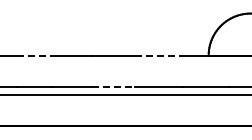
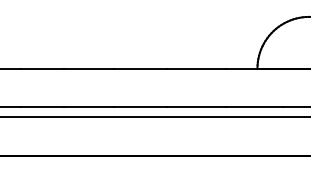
line: (34, 55) -> (42, 68), dashed -> solid
line: (159, 55) -> (196, 68), dashed -> solid
line: (113, 86) -> (140, 106), dashed -> solid

